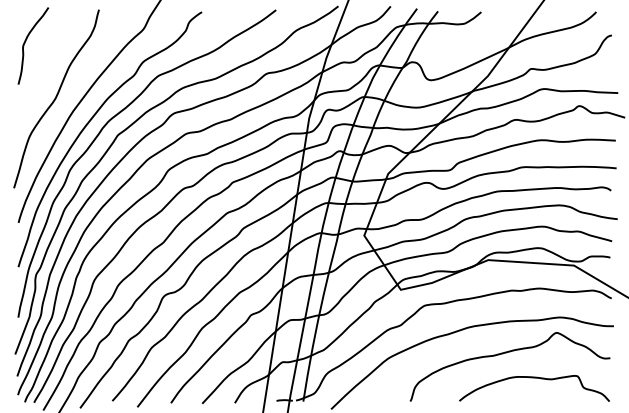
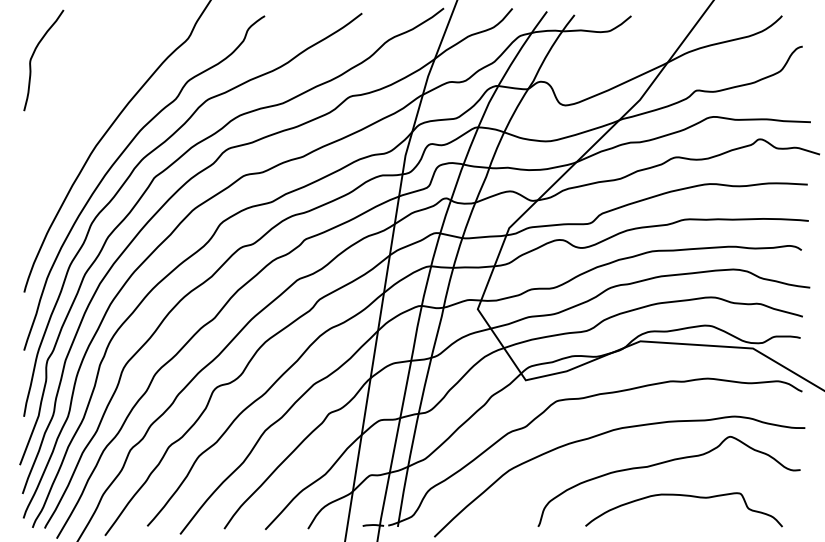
curve: (56, 98) -> (74, 129), removed
curve: (534, 378) -> (684, 496), moved

